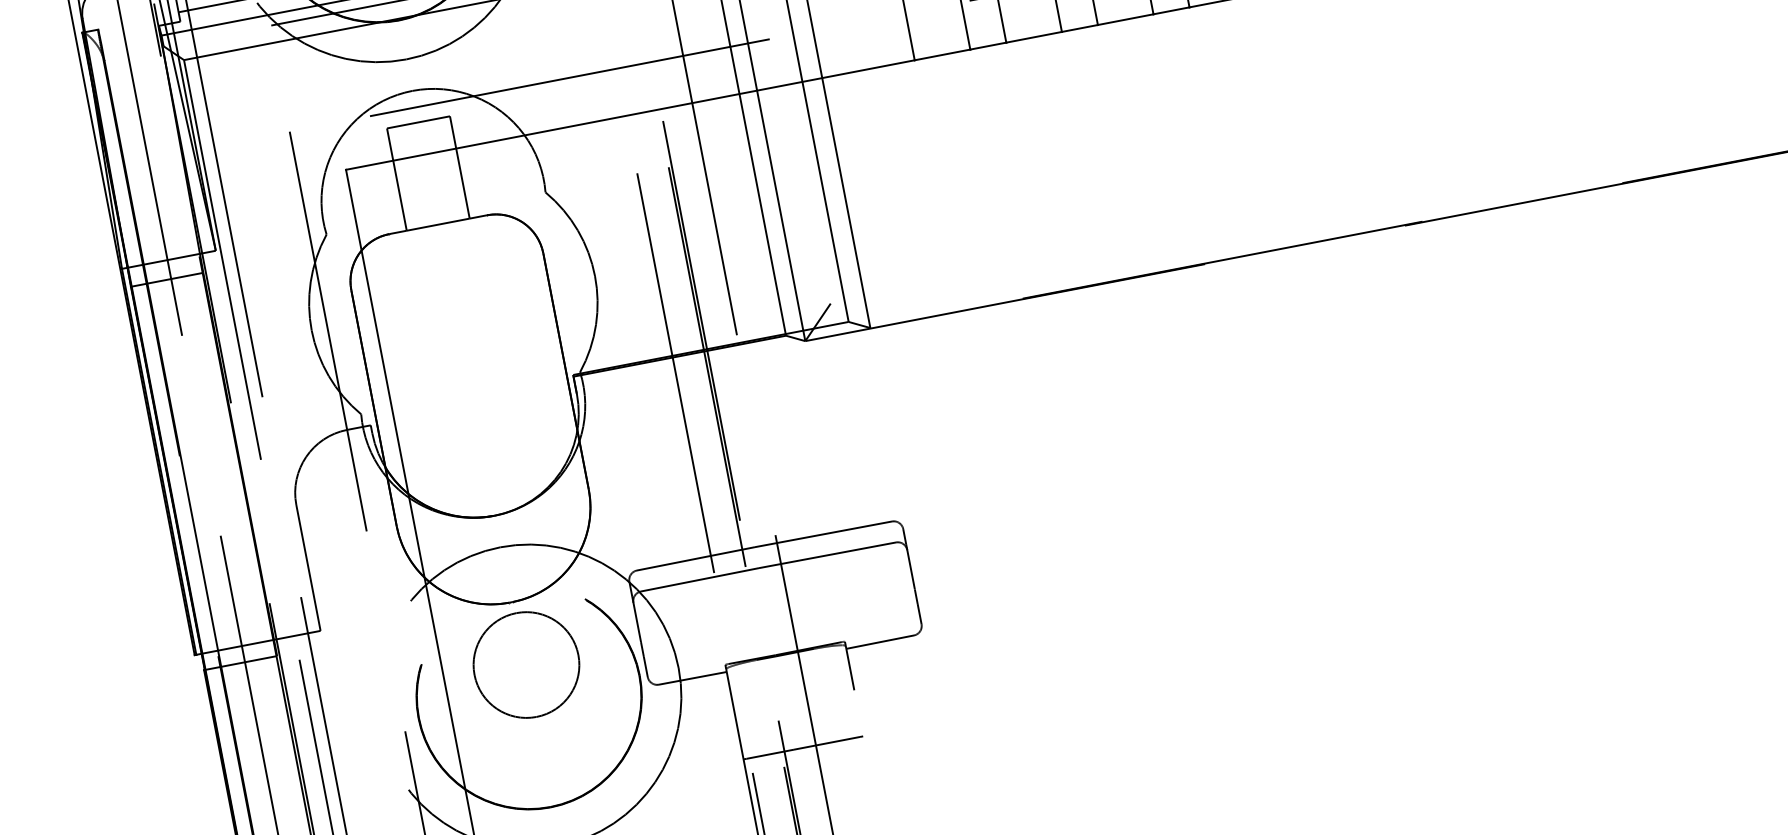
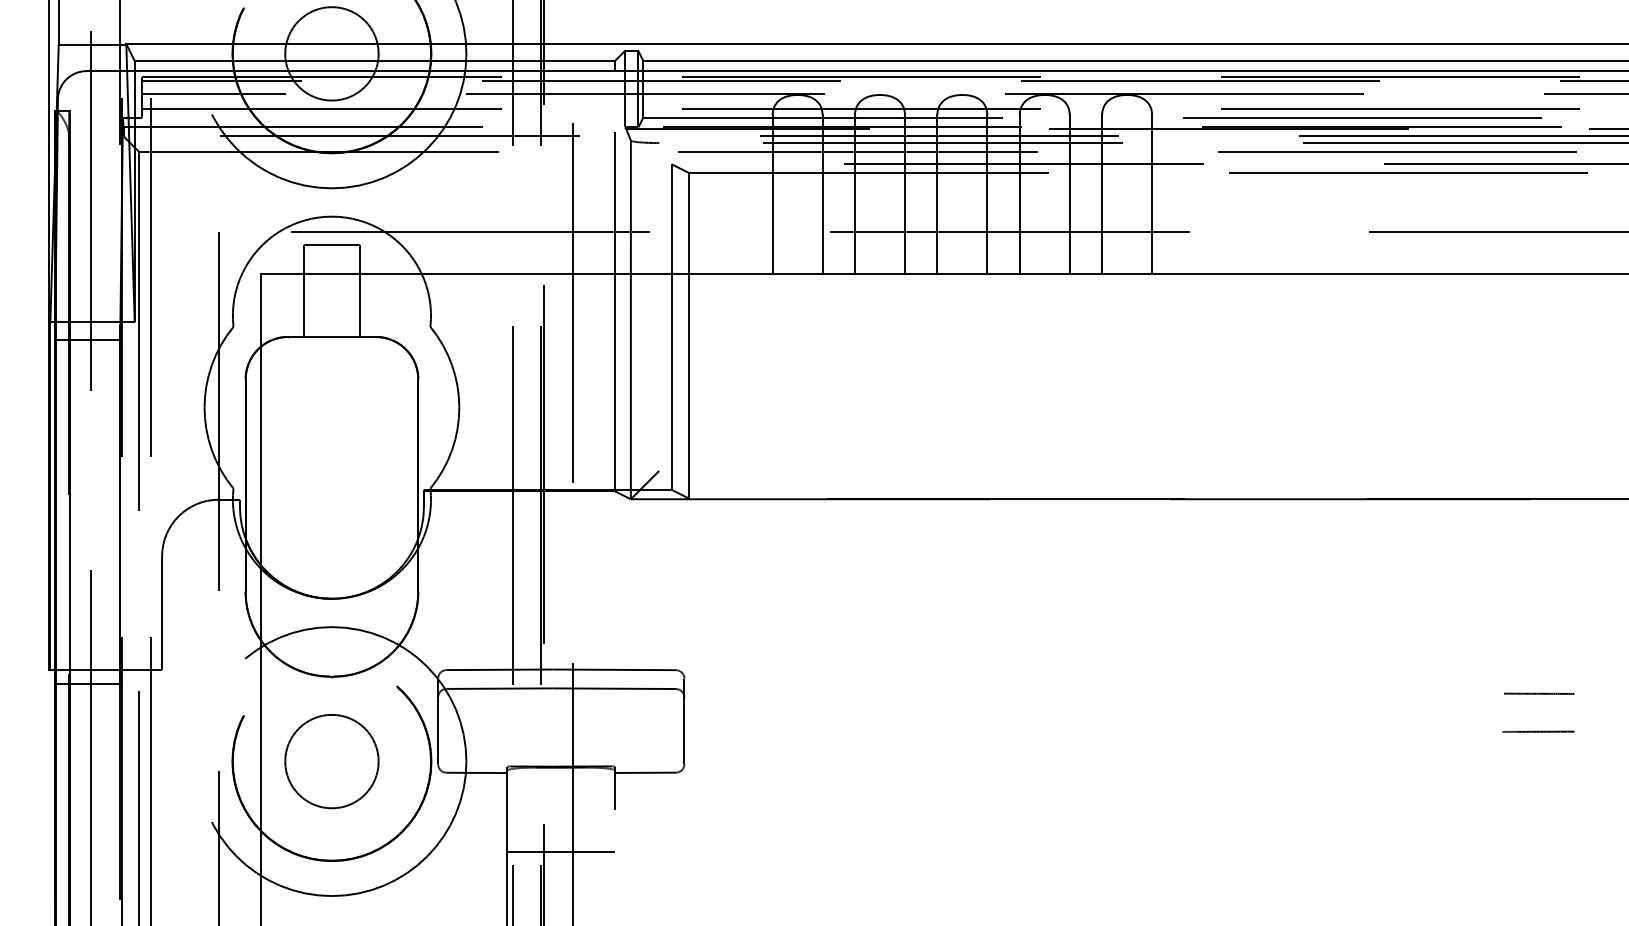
circle: (525, 665) -> (331, 761), moved

